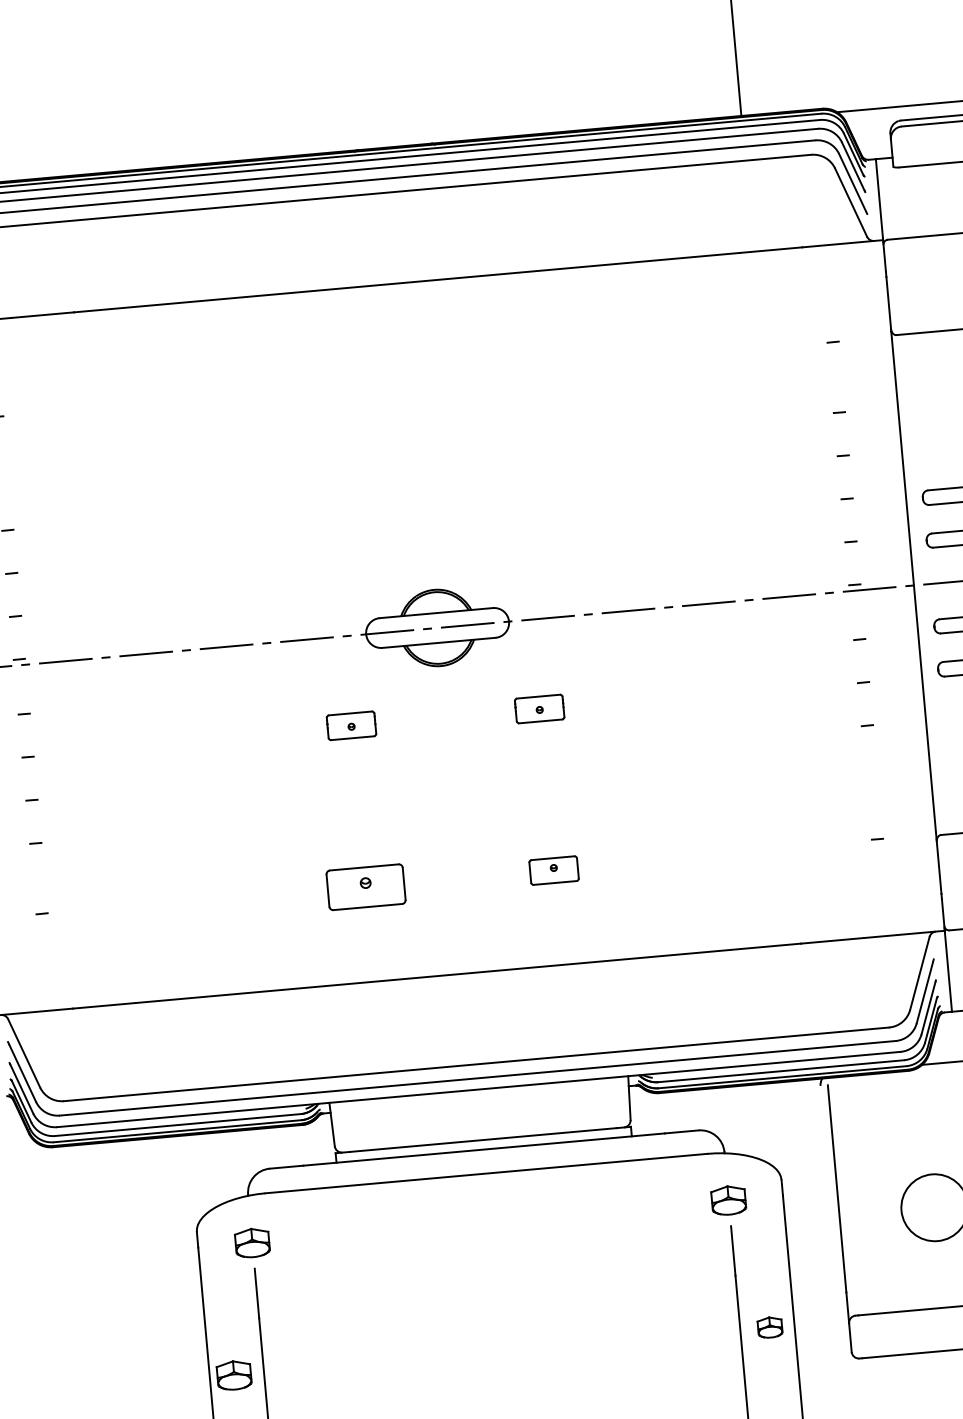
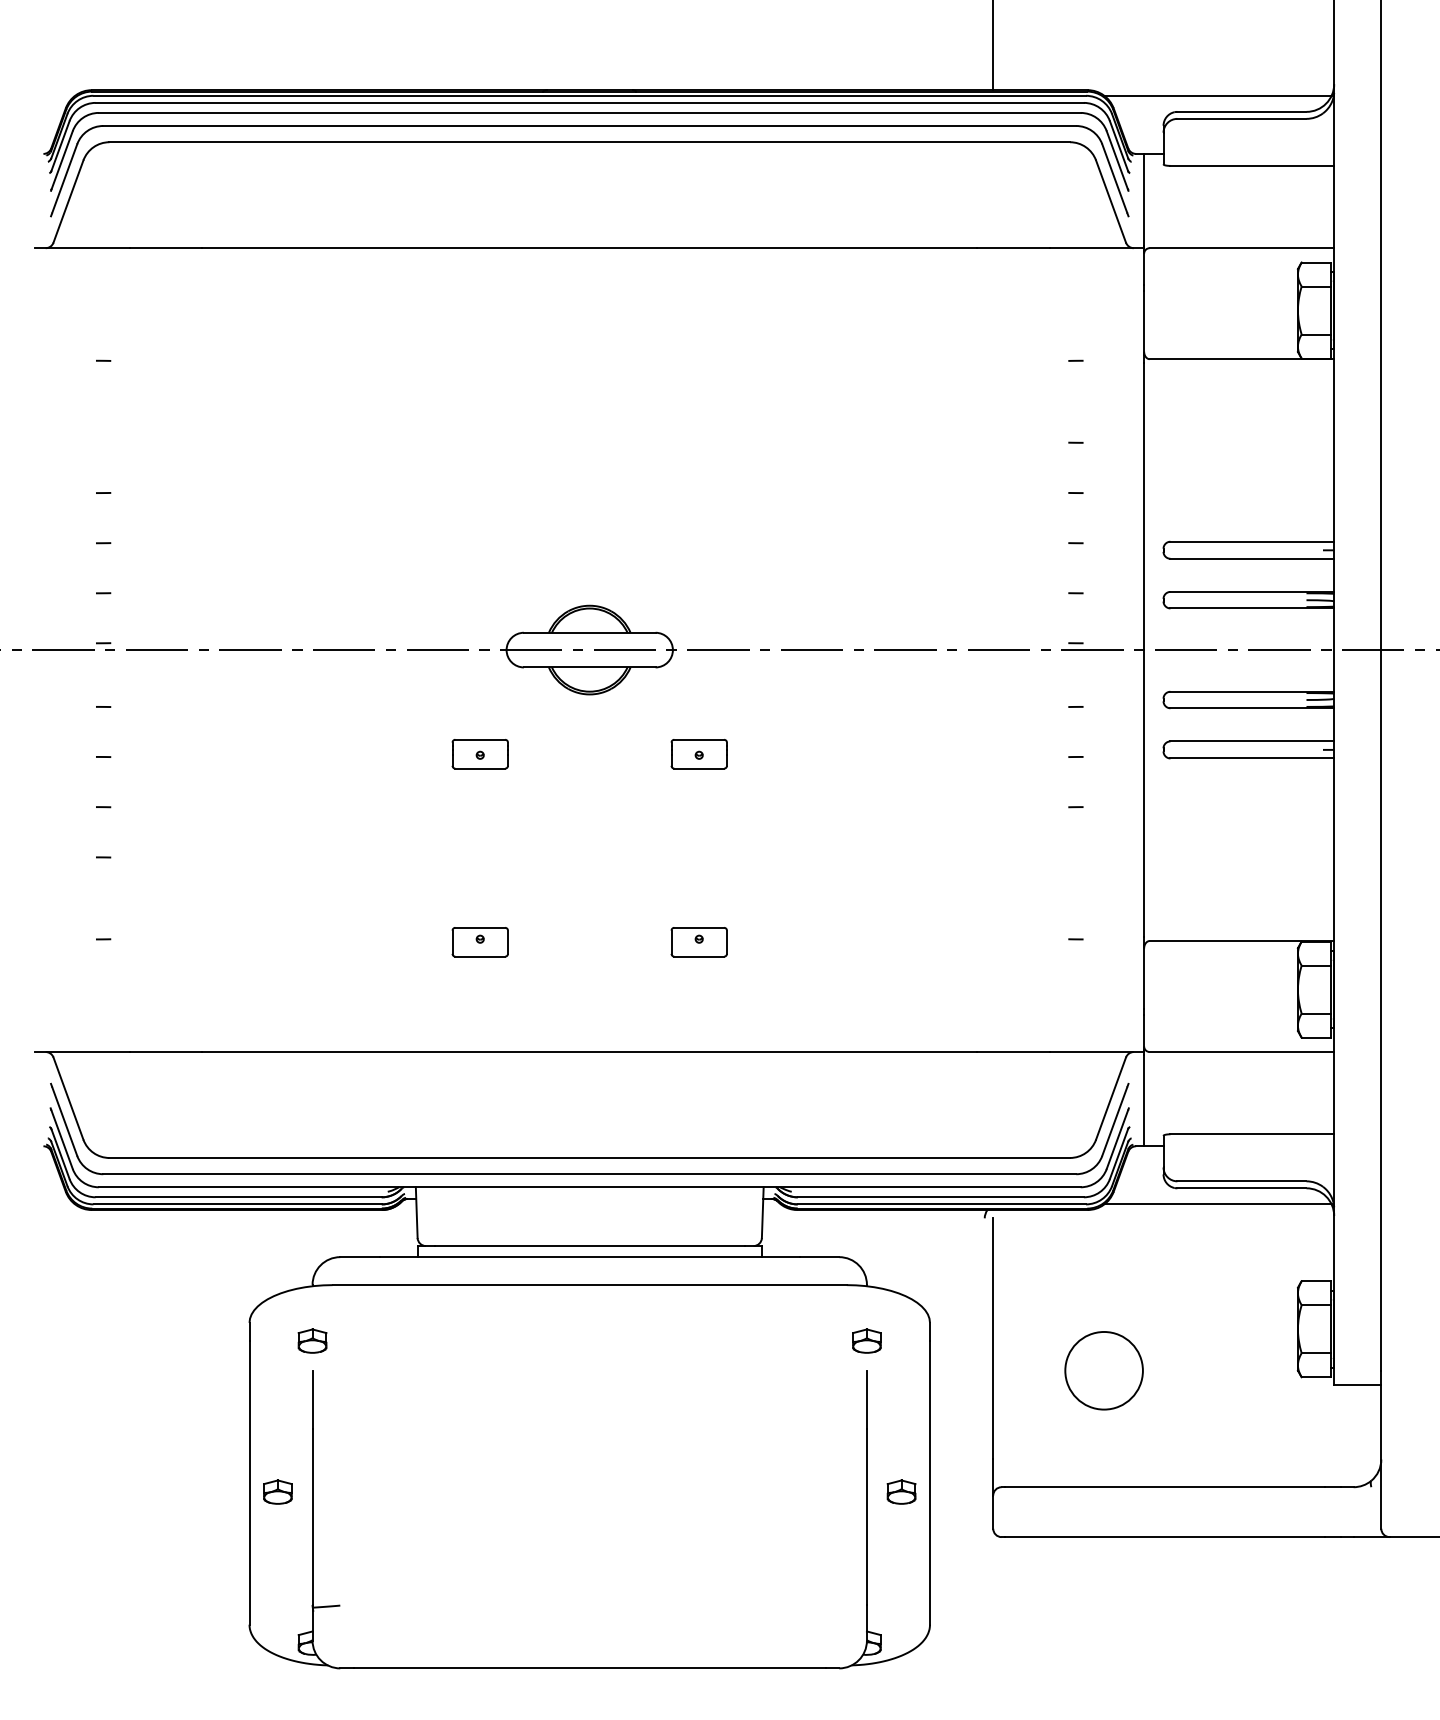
part: (365, 887) -> (479, 942), size x0.62
part: (728, 1199) -> (866, 1340), size x0.71
part: (252, 1242) -> (312, 1340), size x0.71
part: (233, 1374) -> (277, 1491), size x0.71

